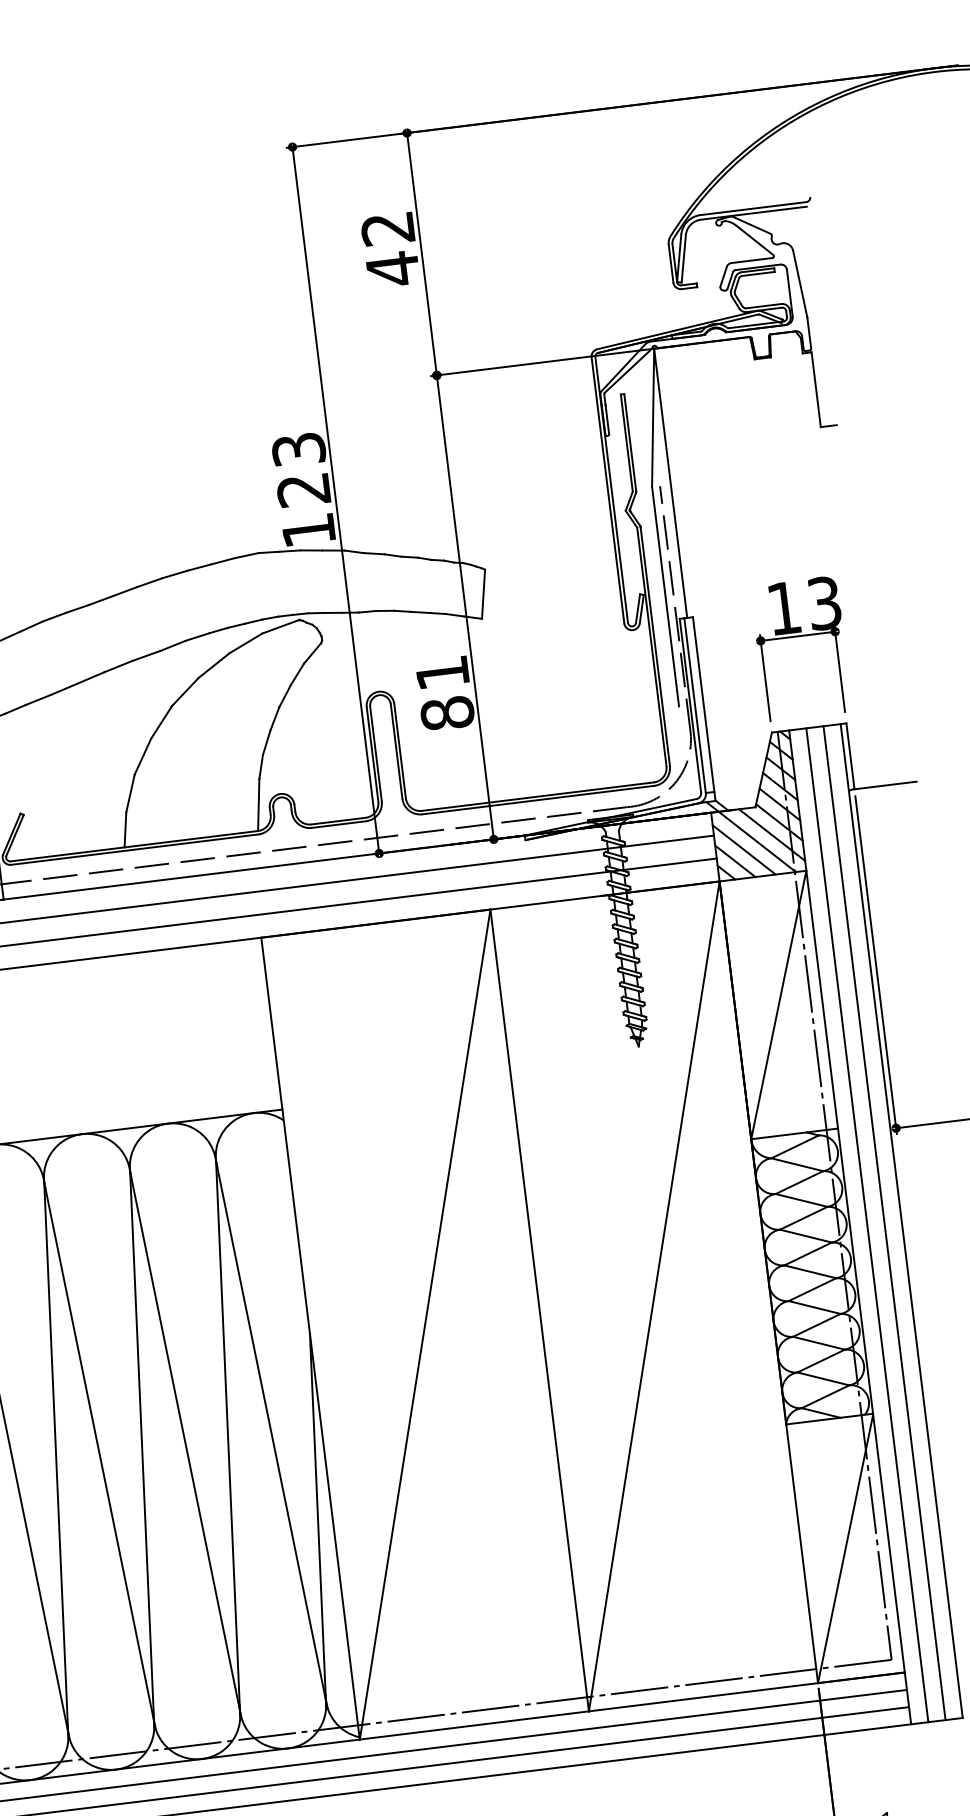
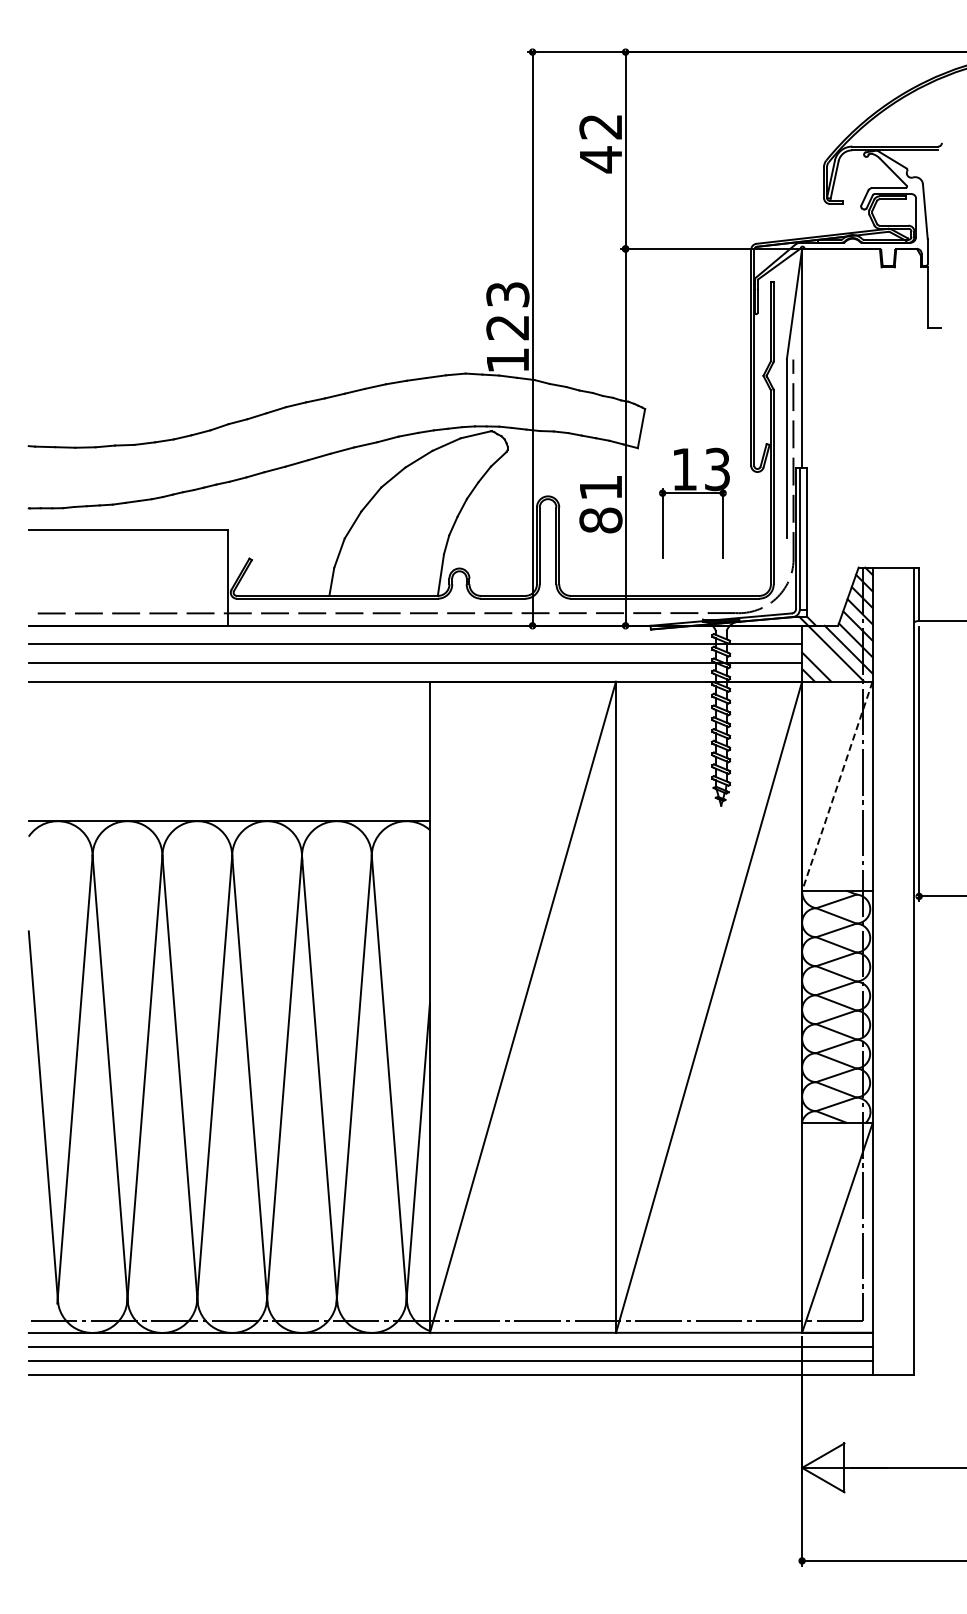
part: (799, 636) -> (694, 493), moved
line: (743, 849) -> (824, 658), removed
line: (778, 1005) -> (837, 786), solid -> dashed
line: (884, 1222) -> (900, 970), removed
line: (867, 1224) -> (886, 970), removed

